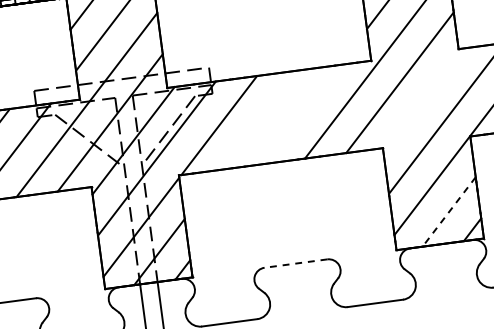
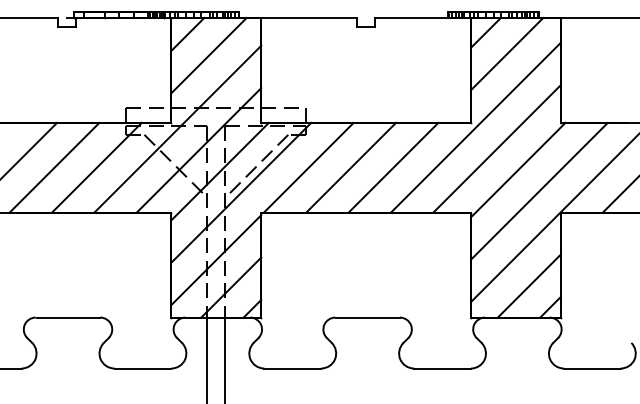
line: (423, 99) -> (518, 169), added
line: (301, 114) -> (393, 167), added
line: (260, 119) -> (351, 167), added
line: (449, 212) -> (529, 286), dashed -> solid
line: (296, 263) -> (368, 317), dashed -> solid

